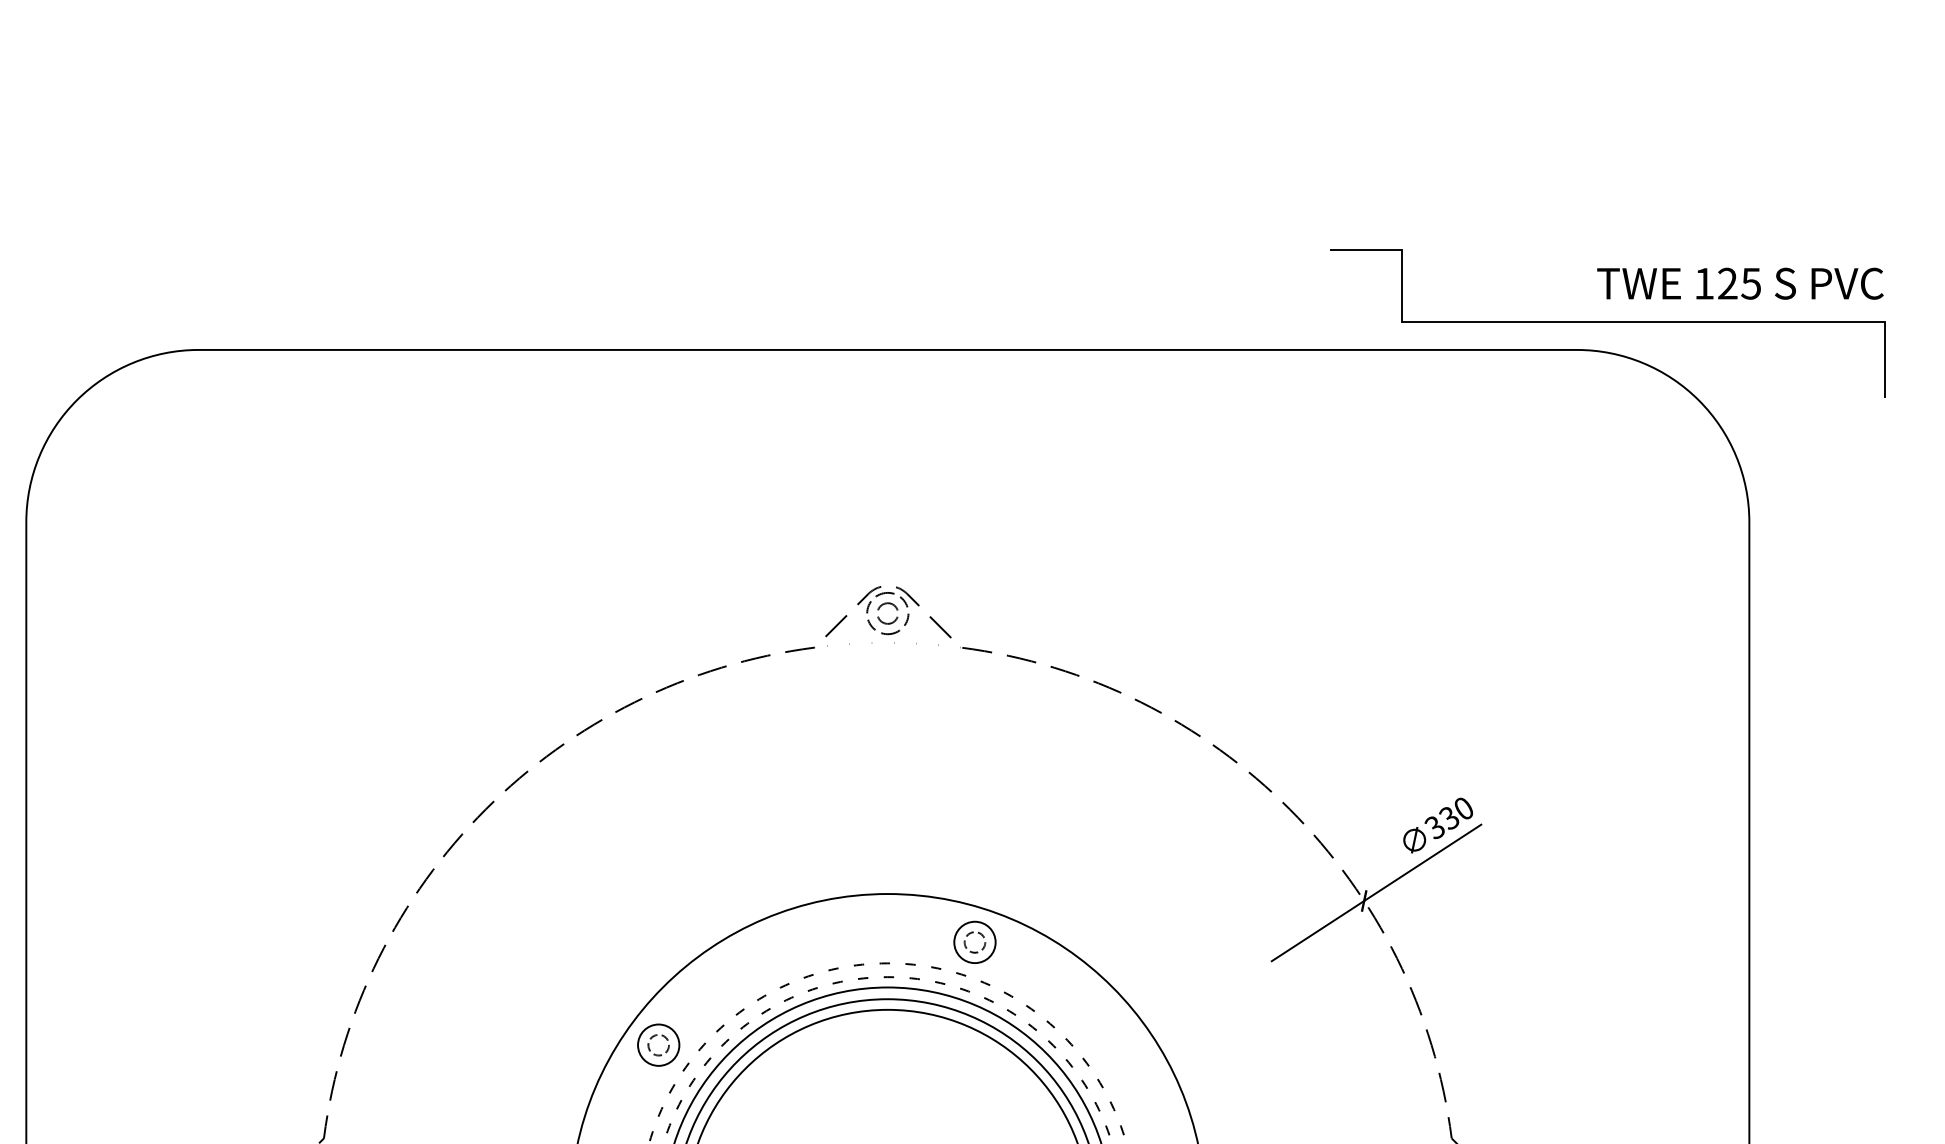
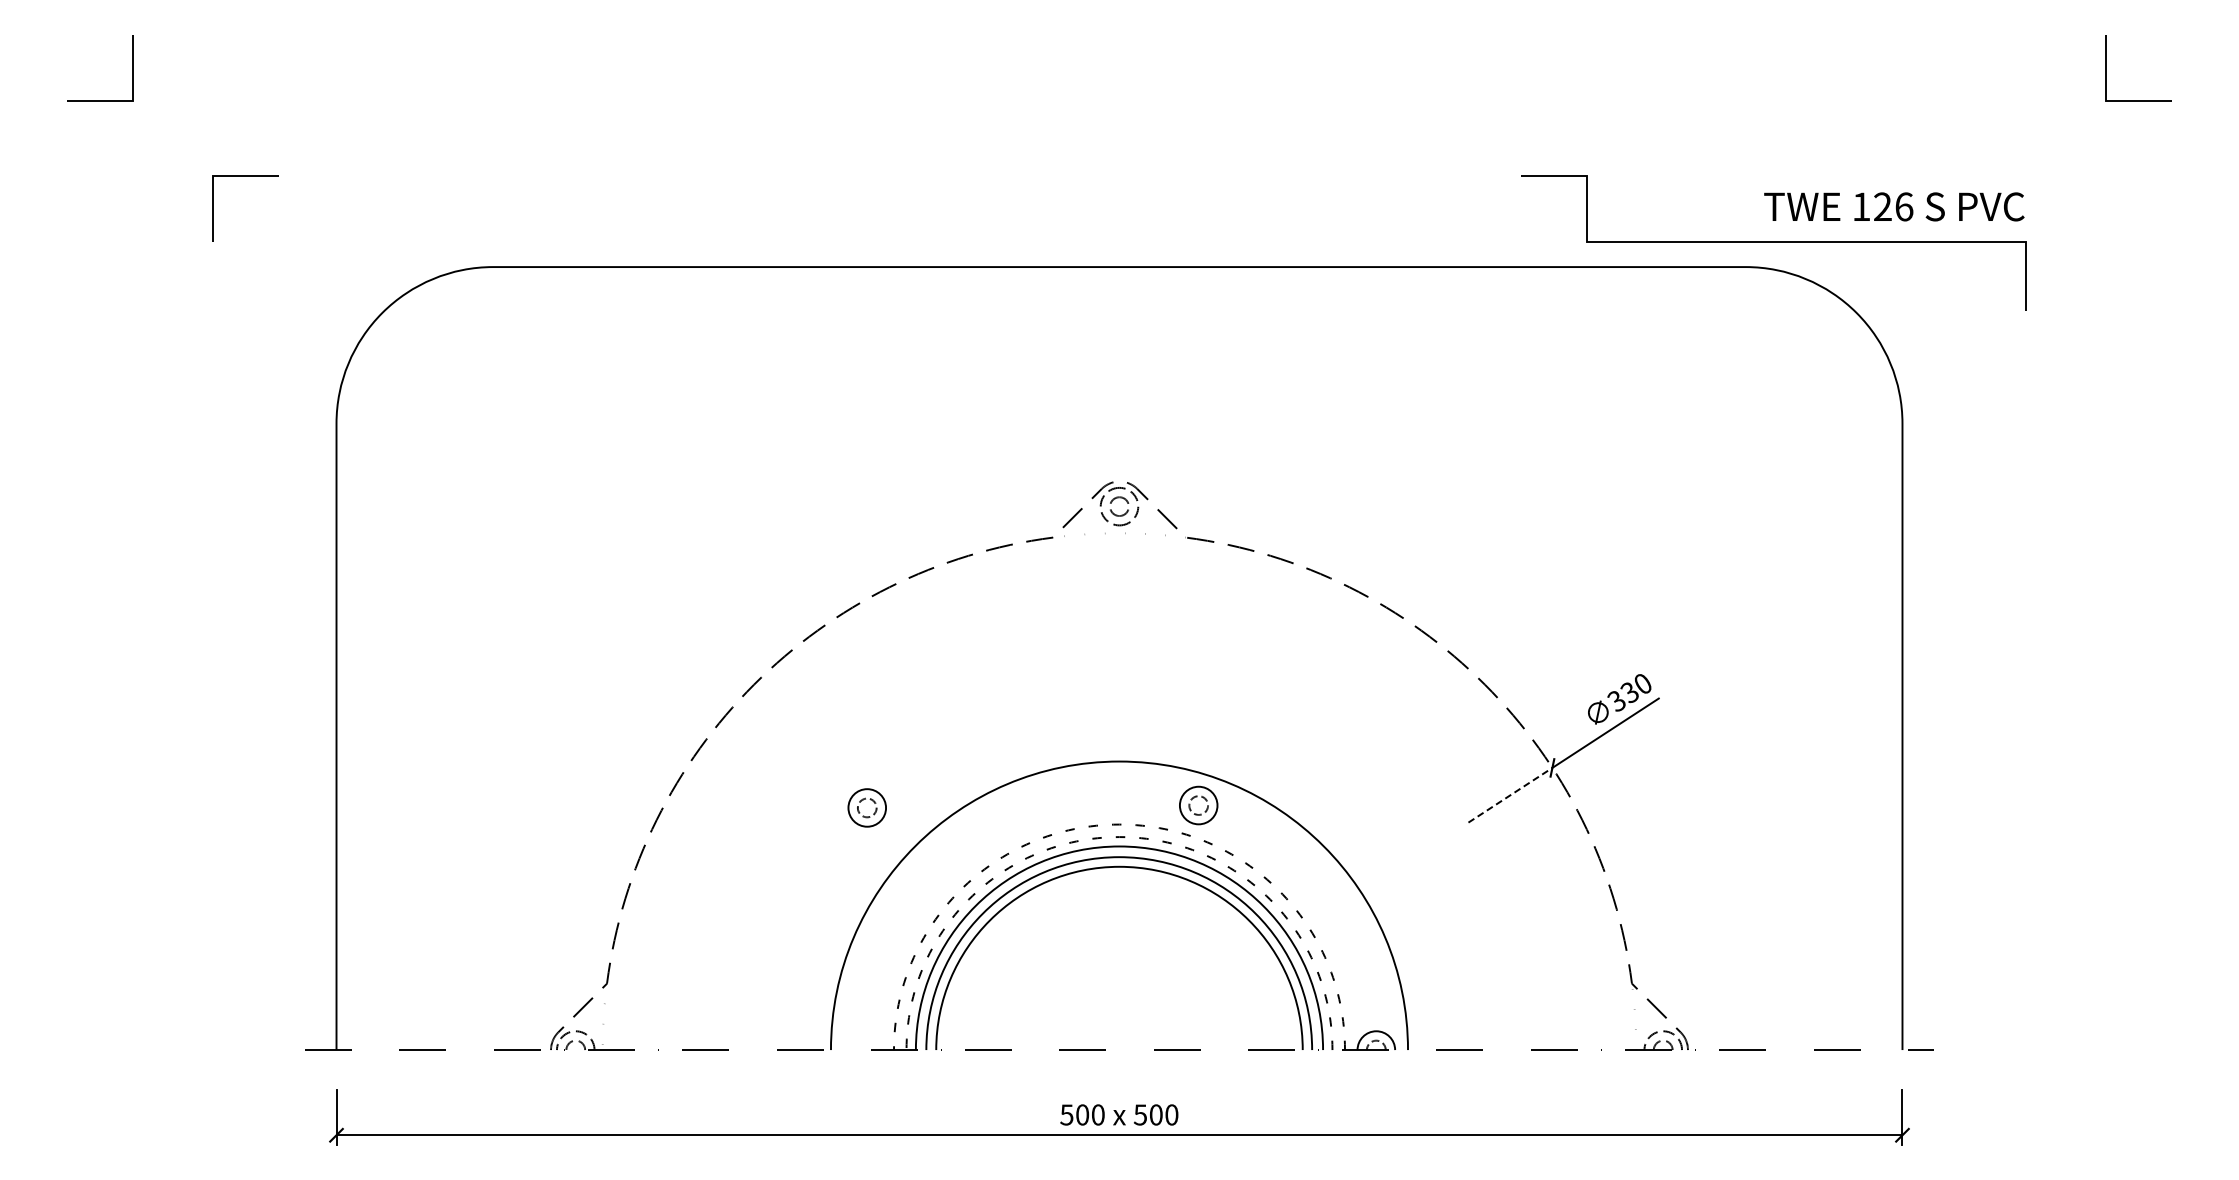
text: (1751, 283) -> (1904, 206), 125 -> 126
line: (1318, 930) -> (1510, 794), solid -> dashed
part: (657, 1044) -> (866, 807), moved

